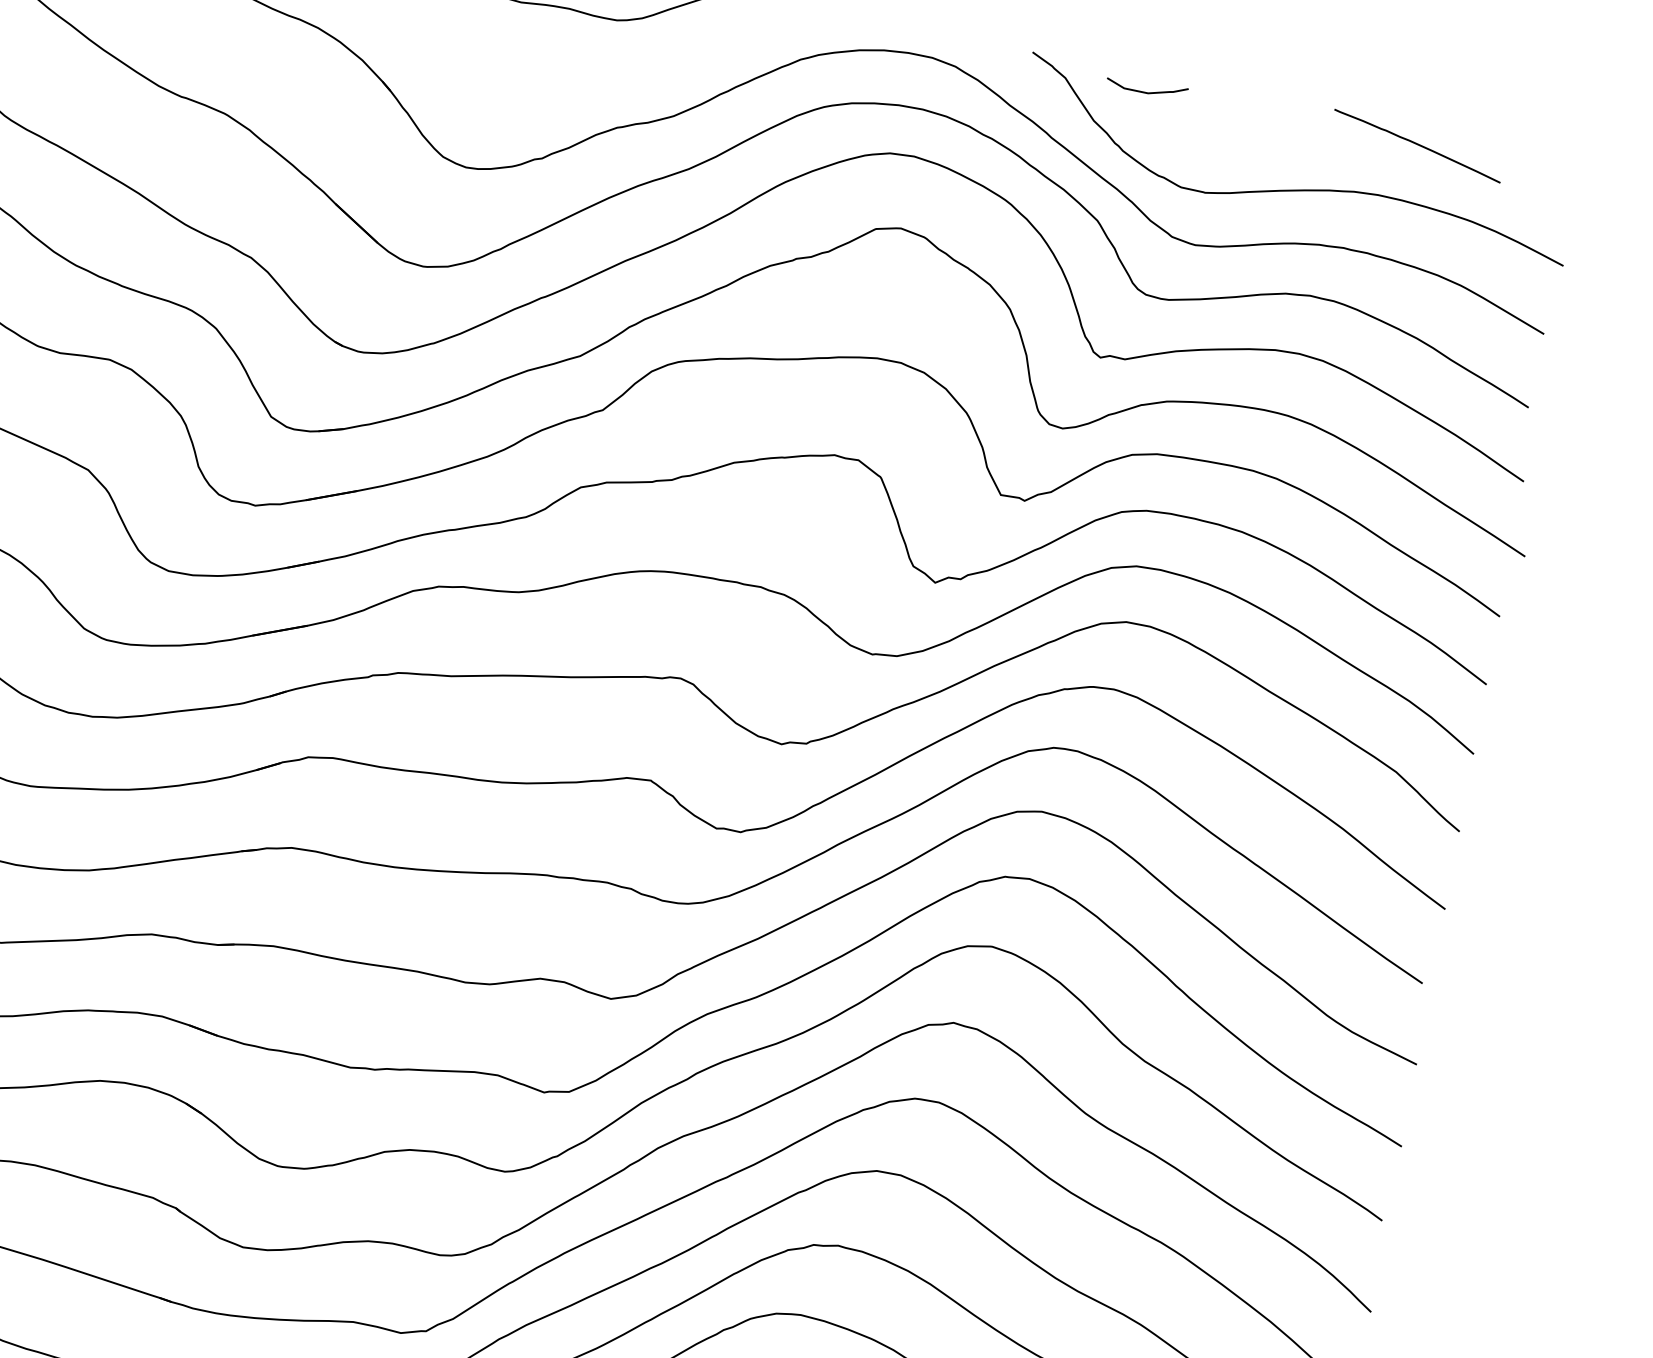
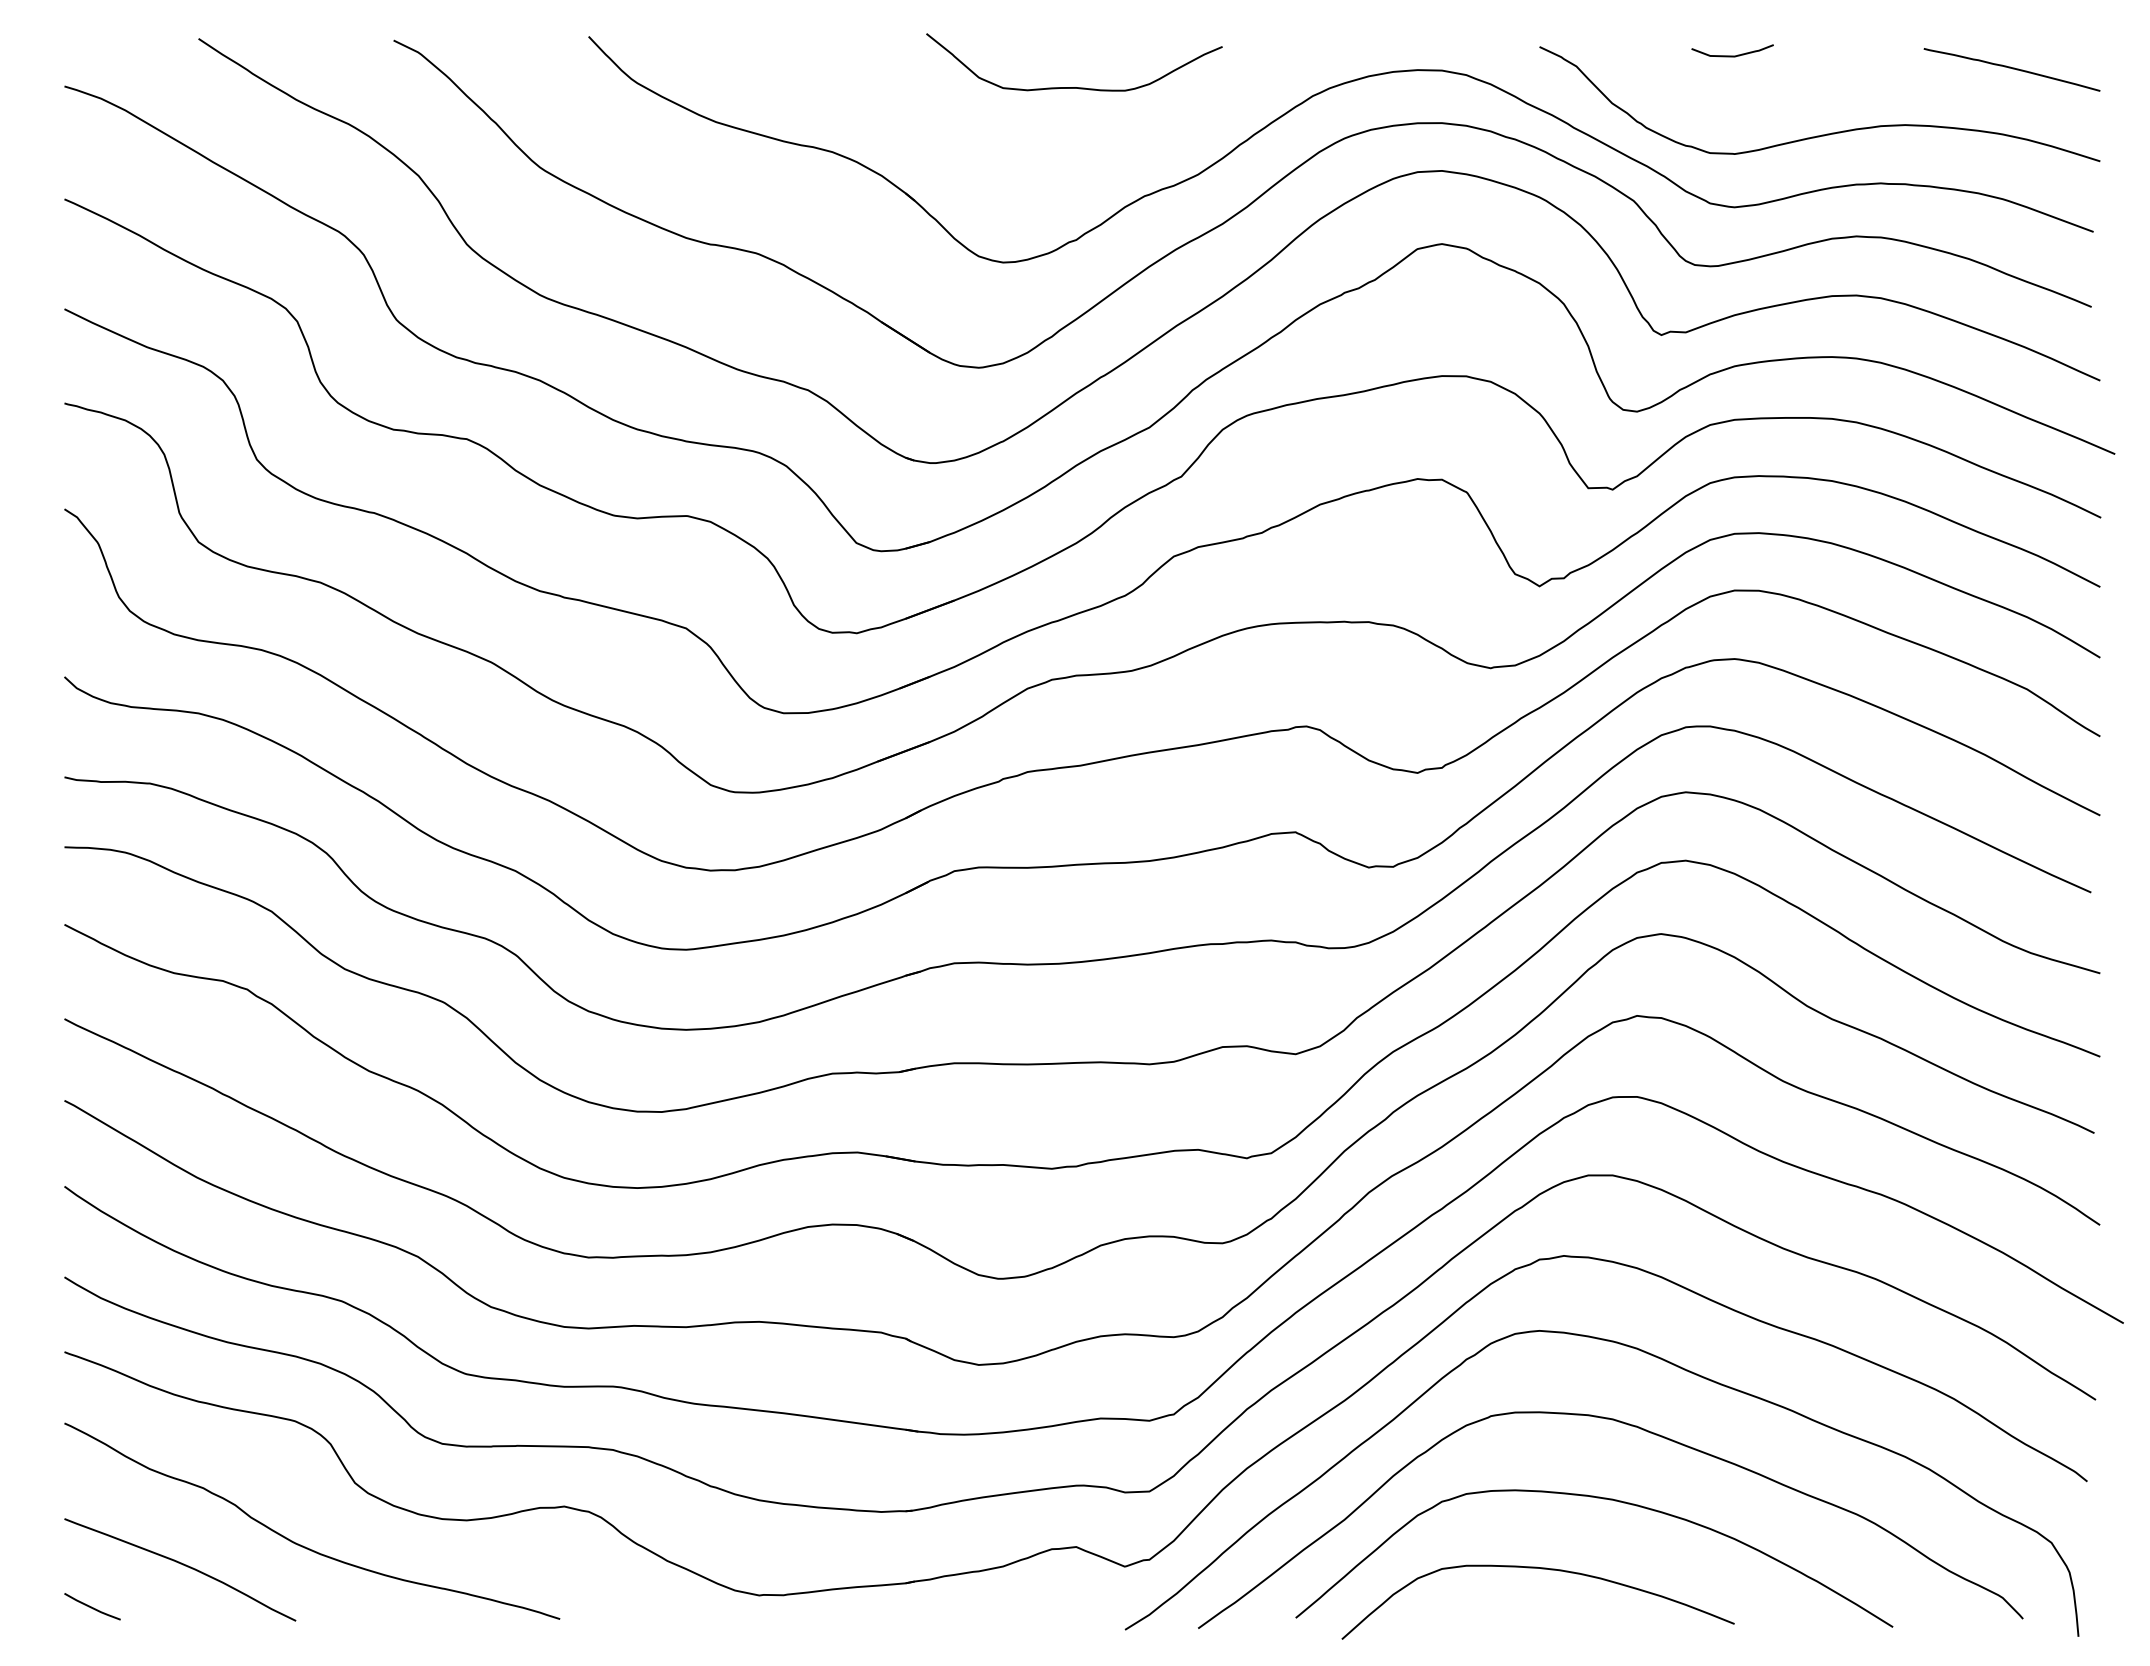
curve: (1146, 91) -> (1732, 55), moved
curve: (1417, 144) -> (2011, 68), moved

